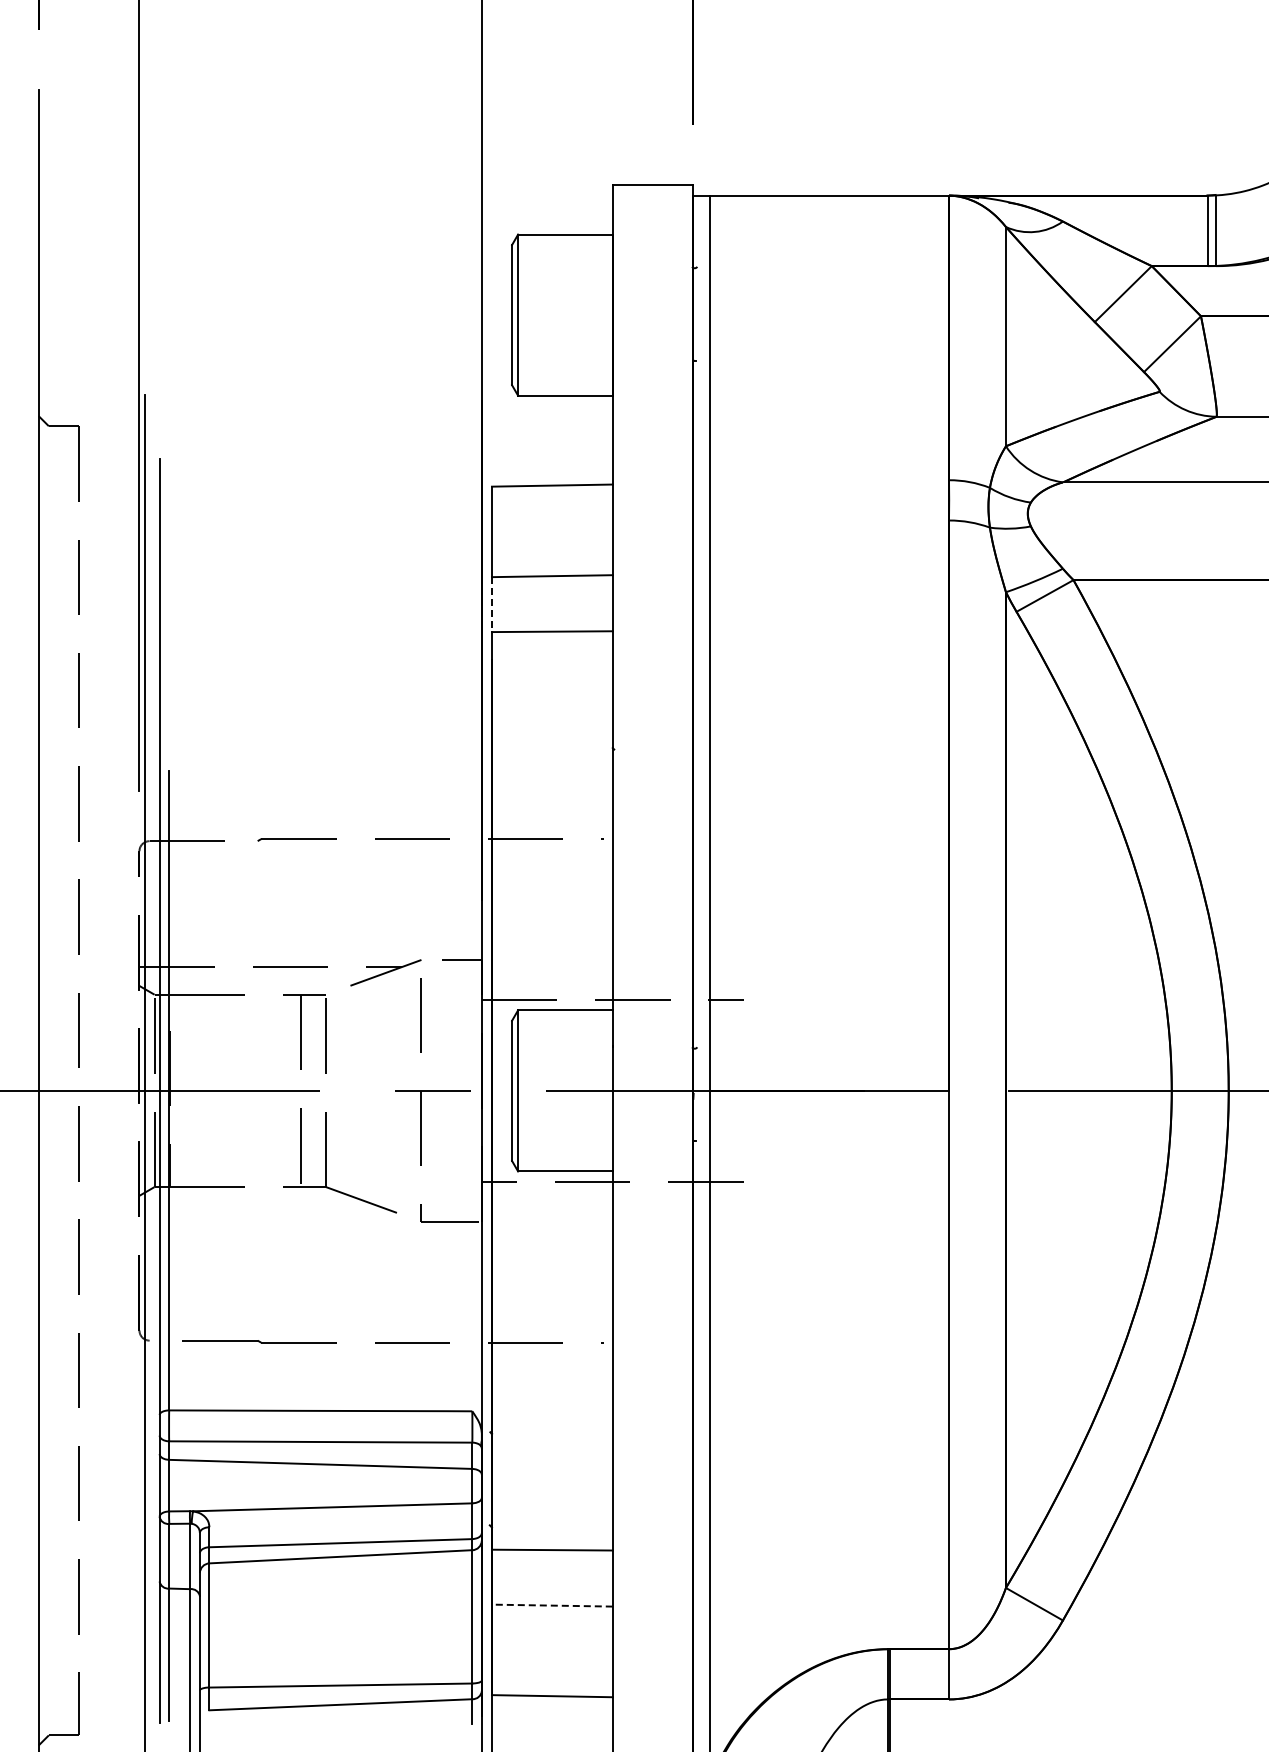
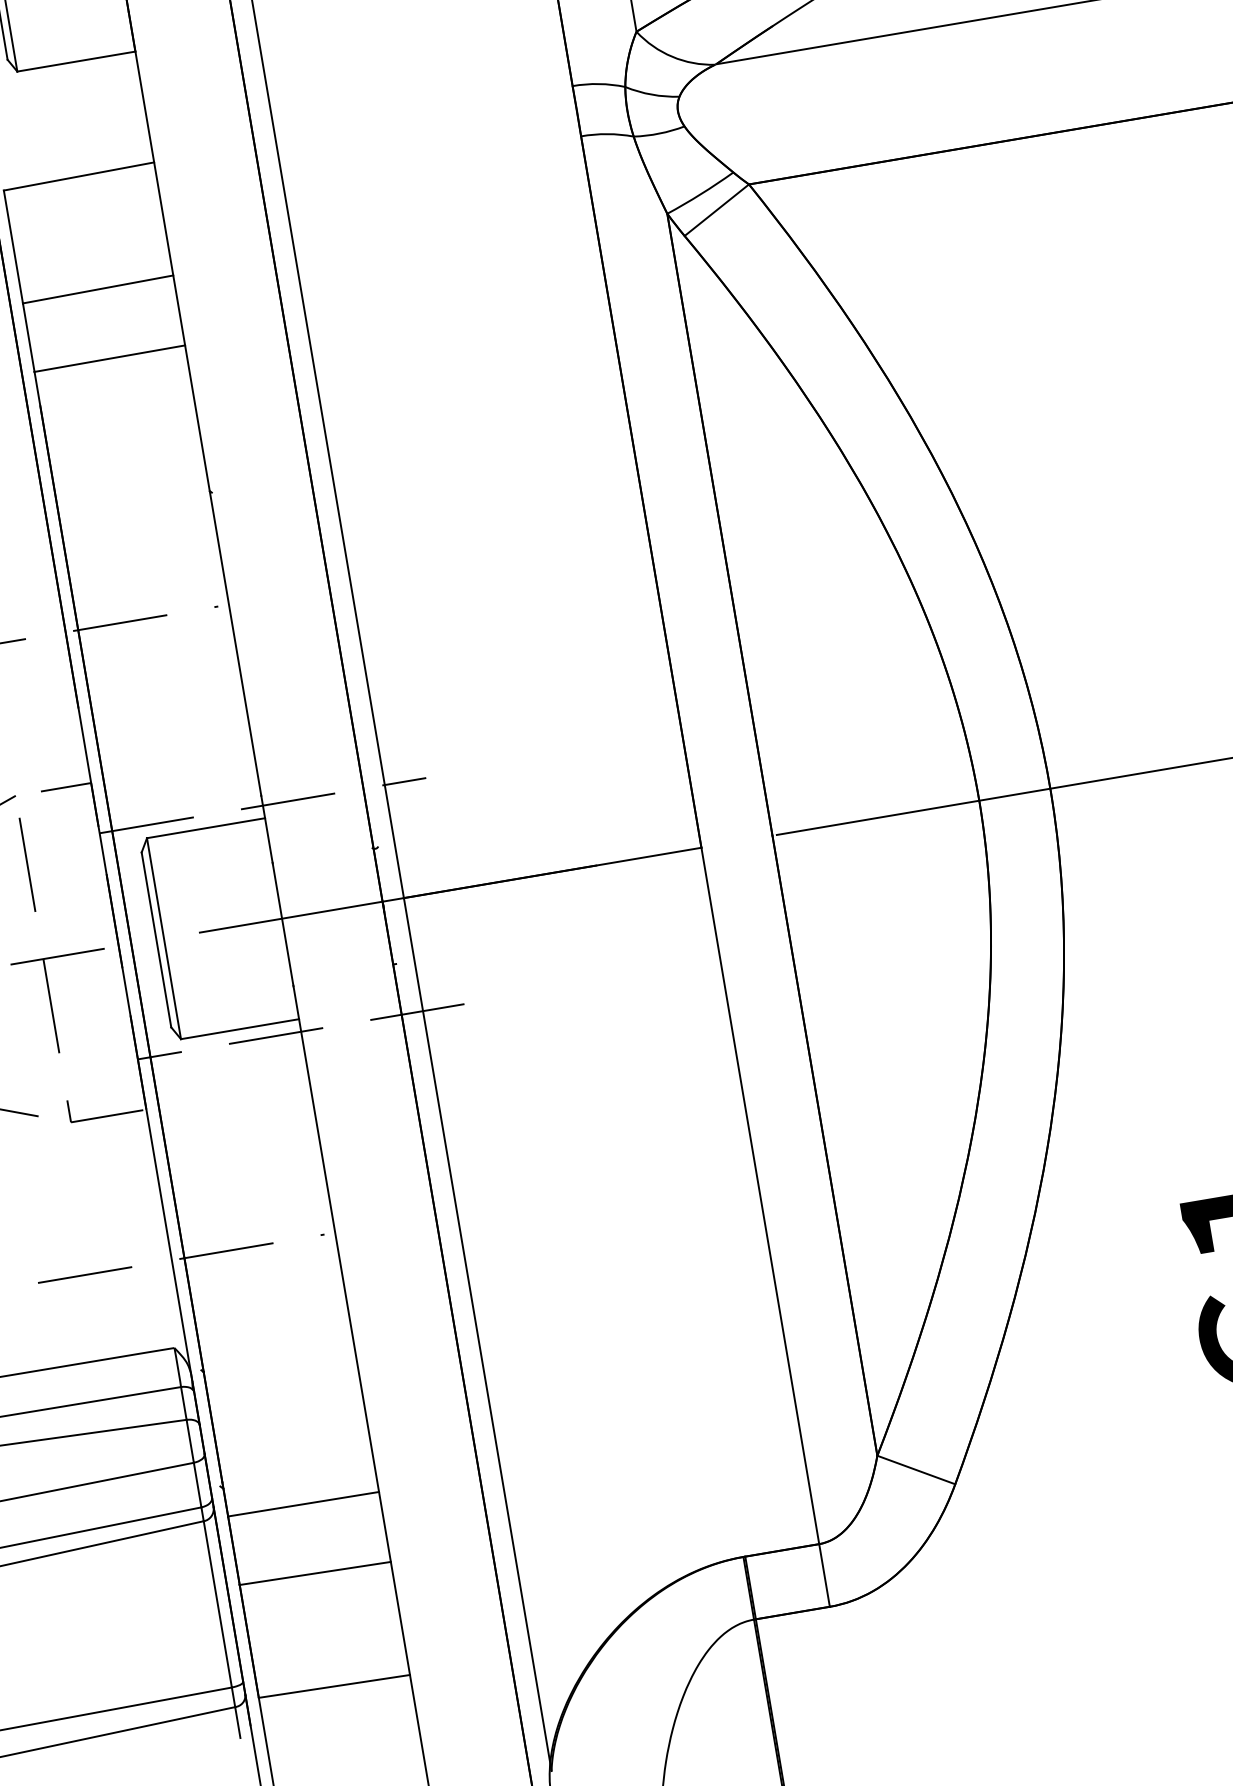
line: (491, 605) -> (28, 338), dashed -> solid
line: (551, 1605) -> (314, 1573), dashed -> solid

